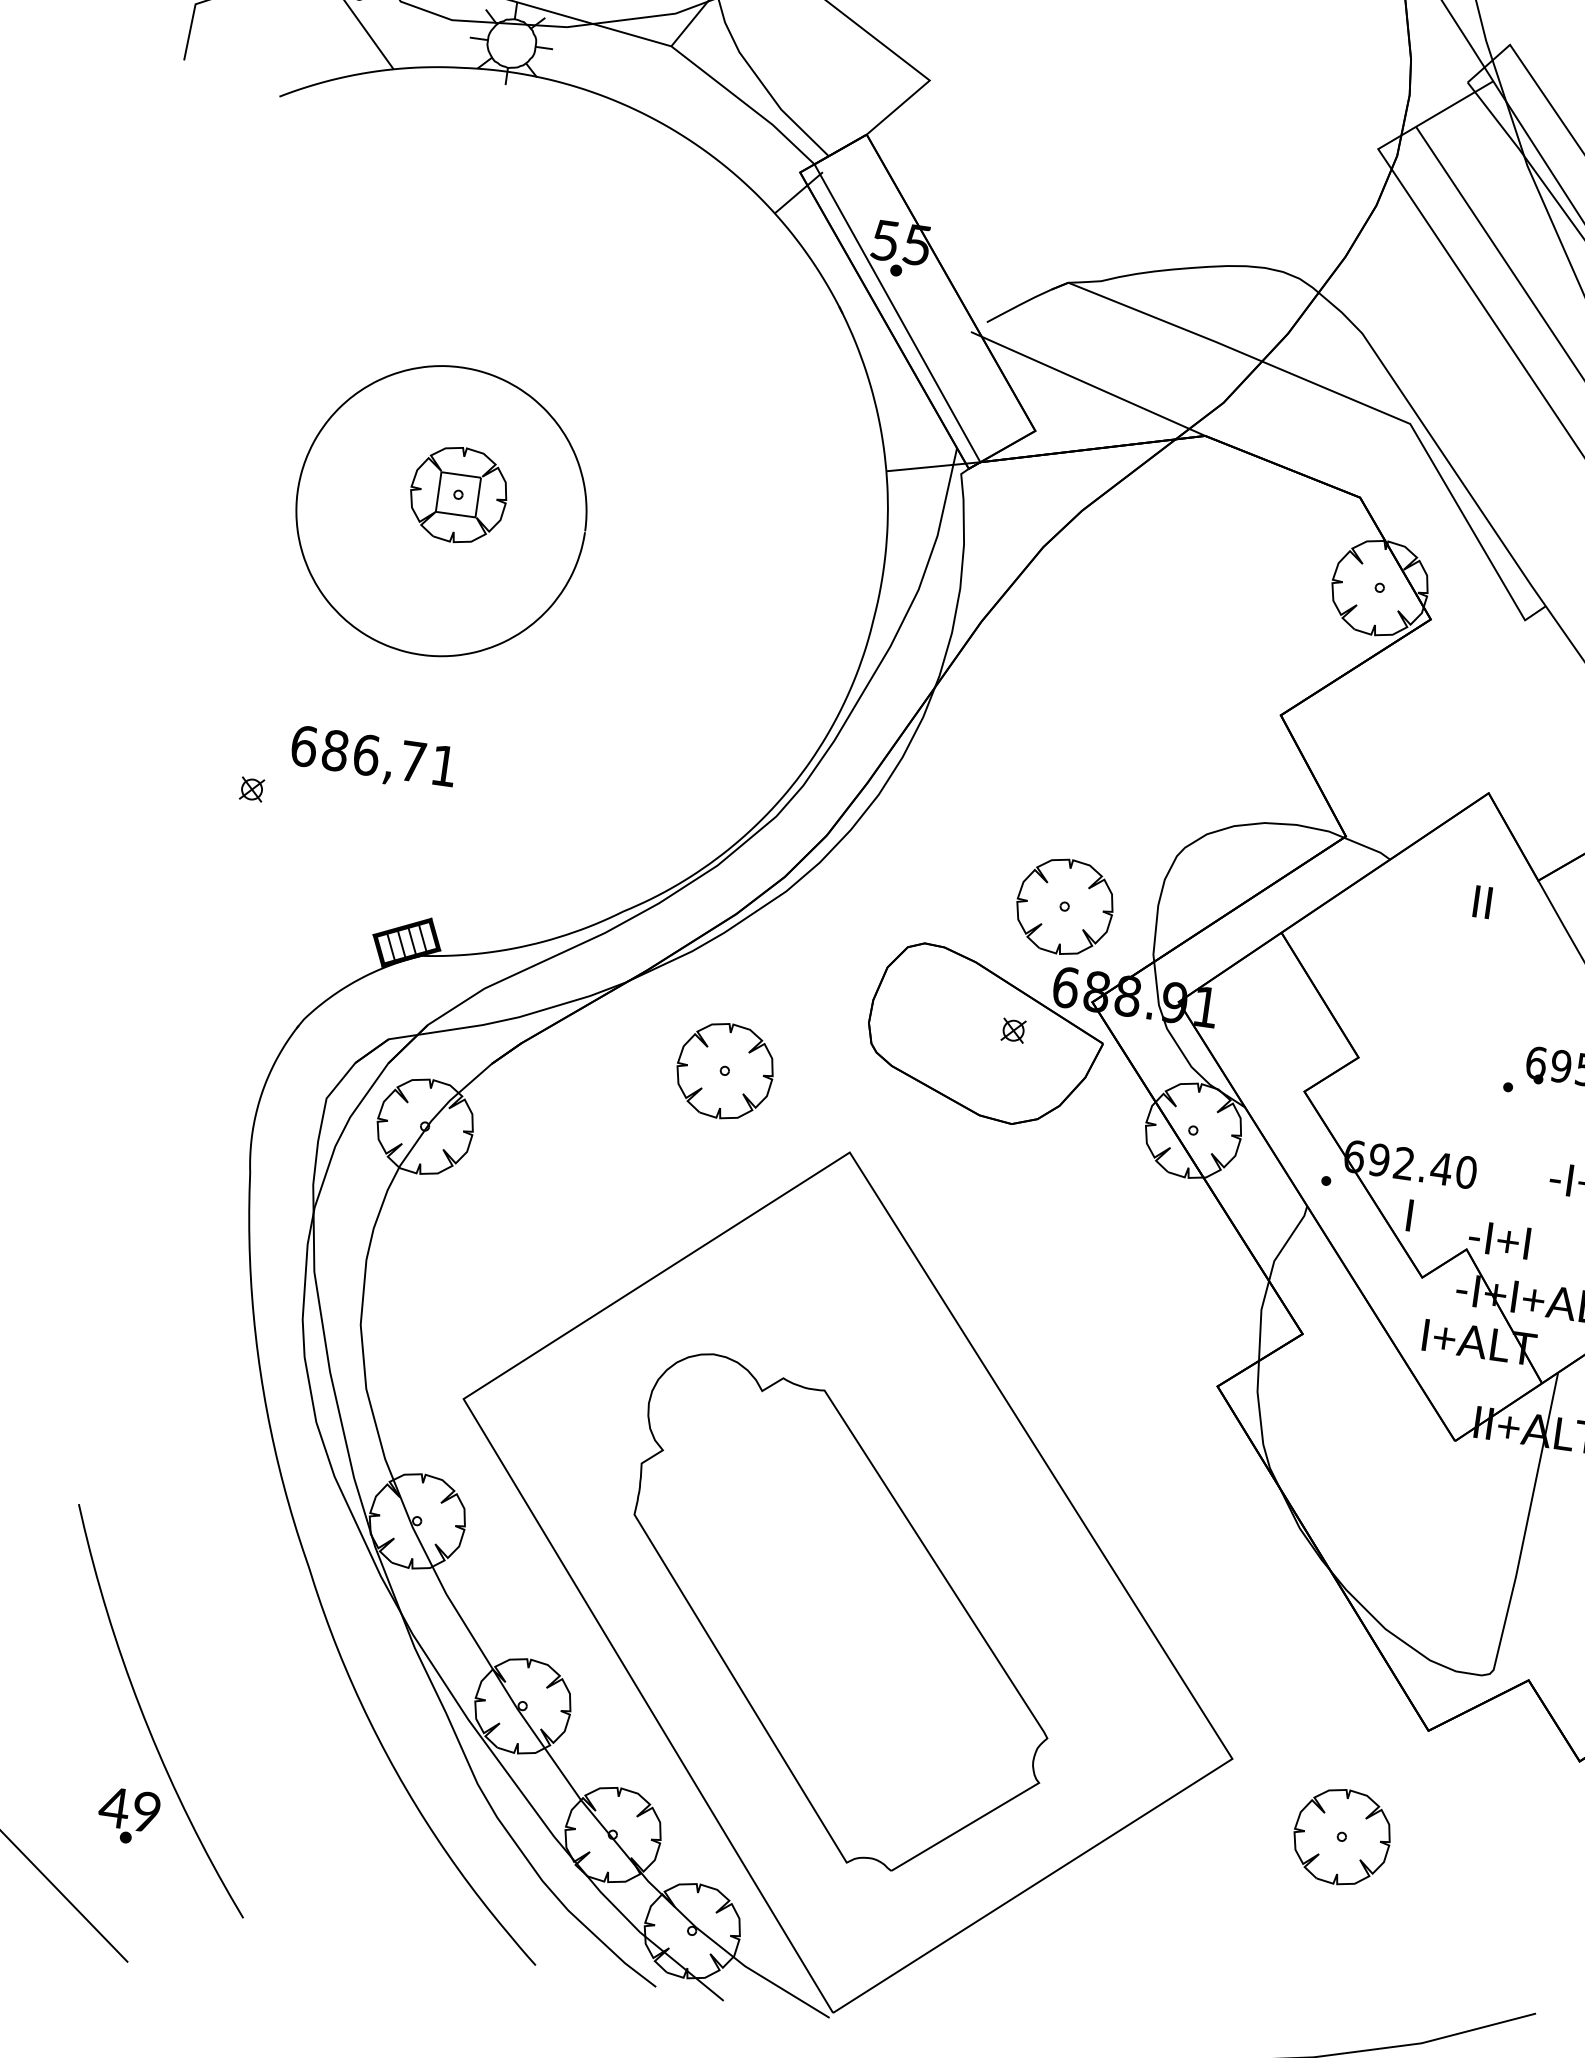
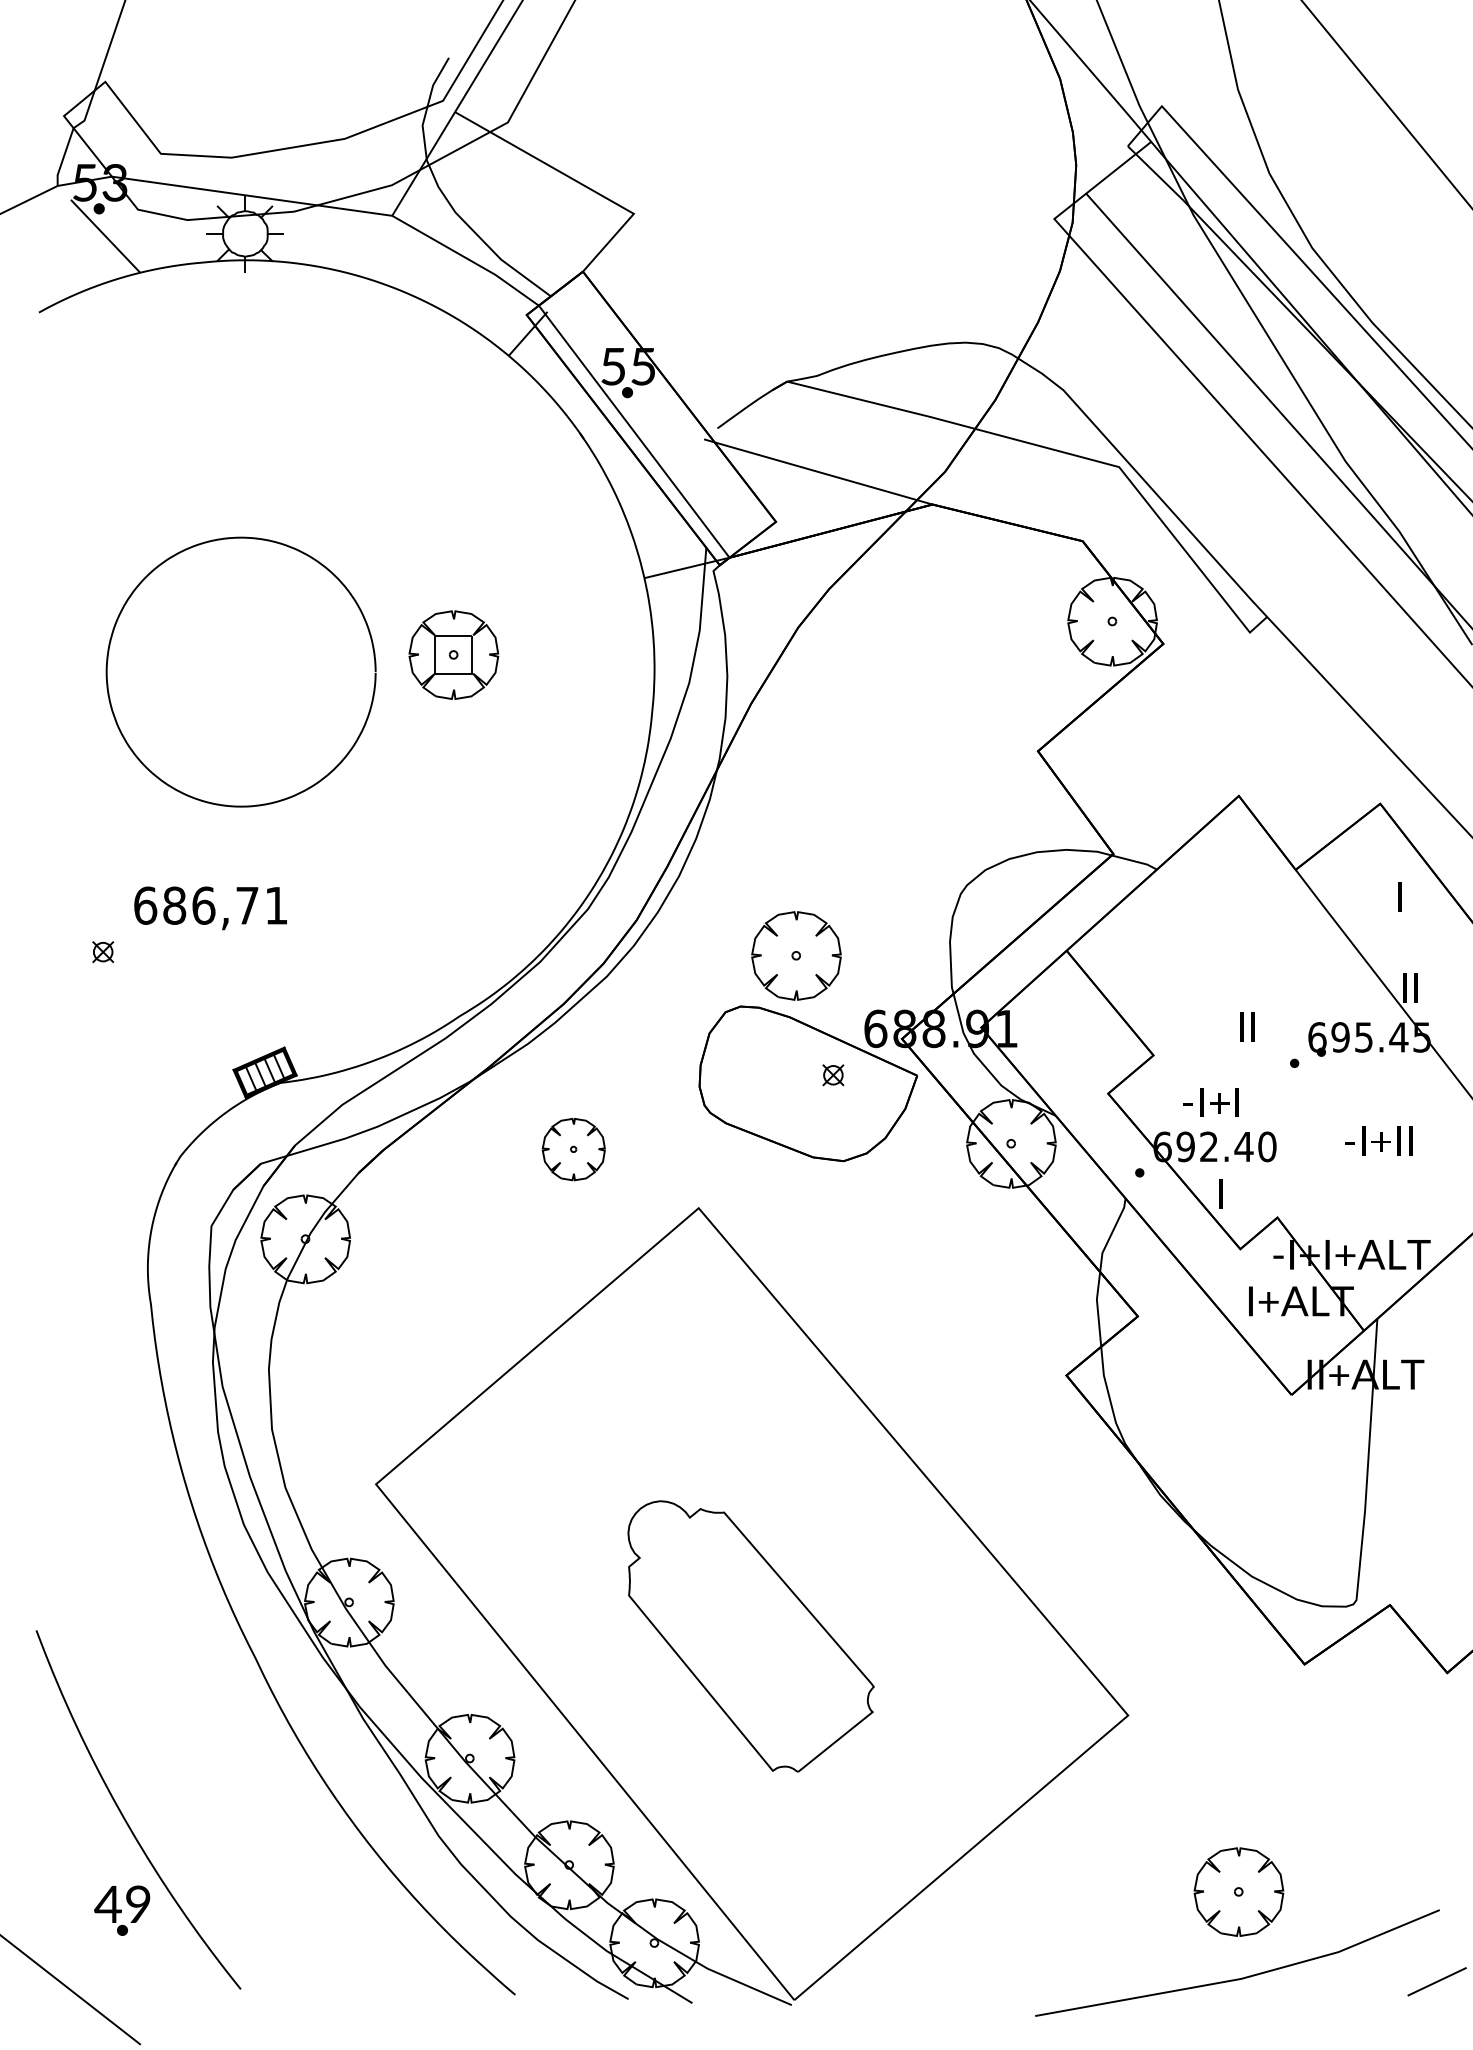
part: (458, 494) -> (453, 654), moved
text: (1482, 901) -> (1247, 1026), moved
part: (1064, 906) -> (796, 955), moved
part: (724, 1071) -> (573, 1149), size x0.7
text: (1498, 1239) -> (1210, 1102), moved
part: (840, 1617) -> (750, 1636), size x0.6
part: (1341, 1836) -> (1238, 1891), moved

